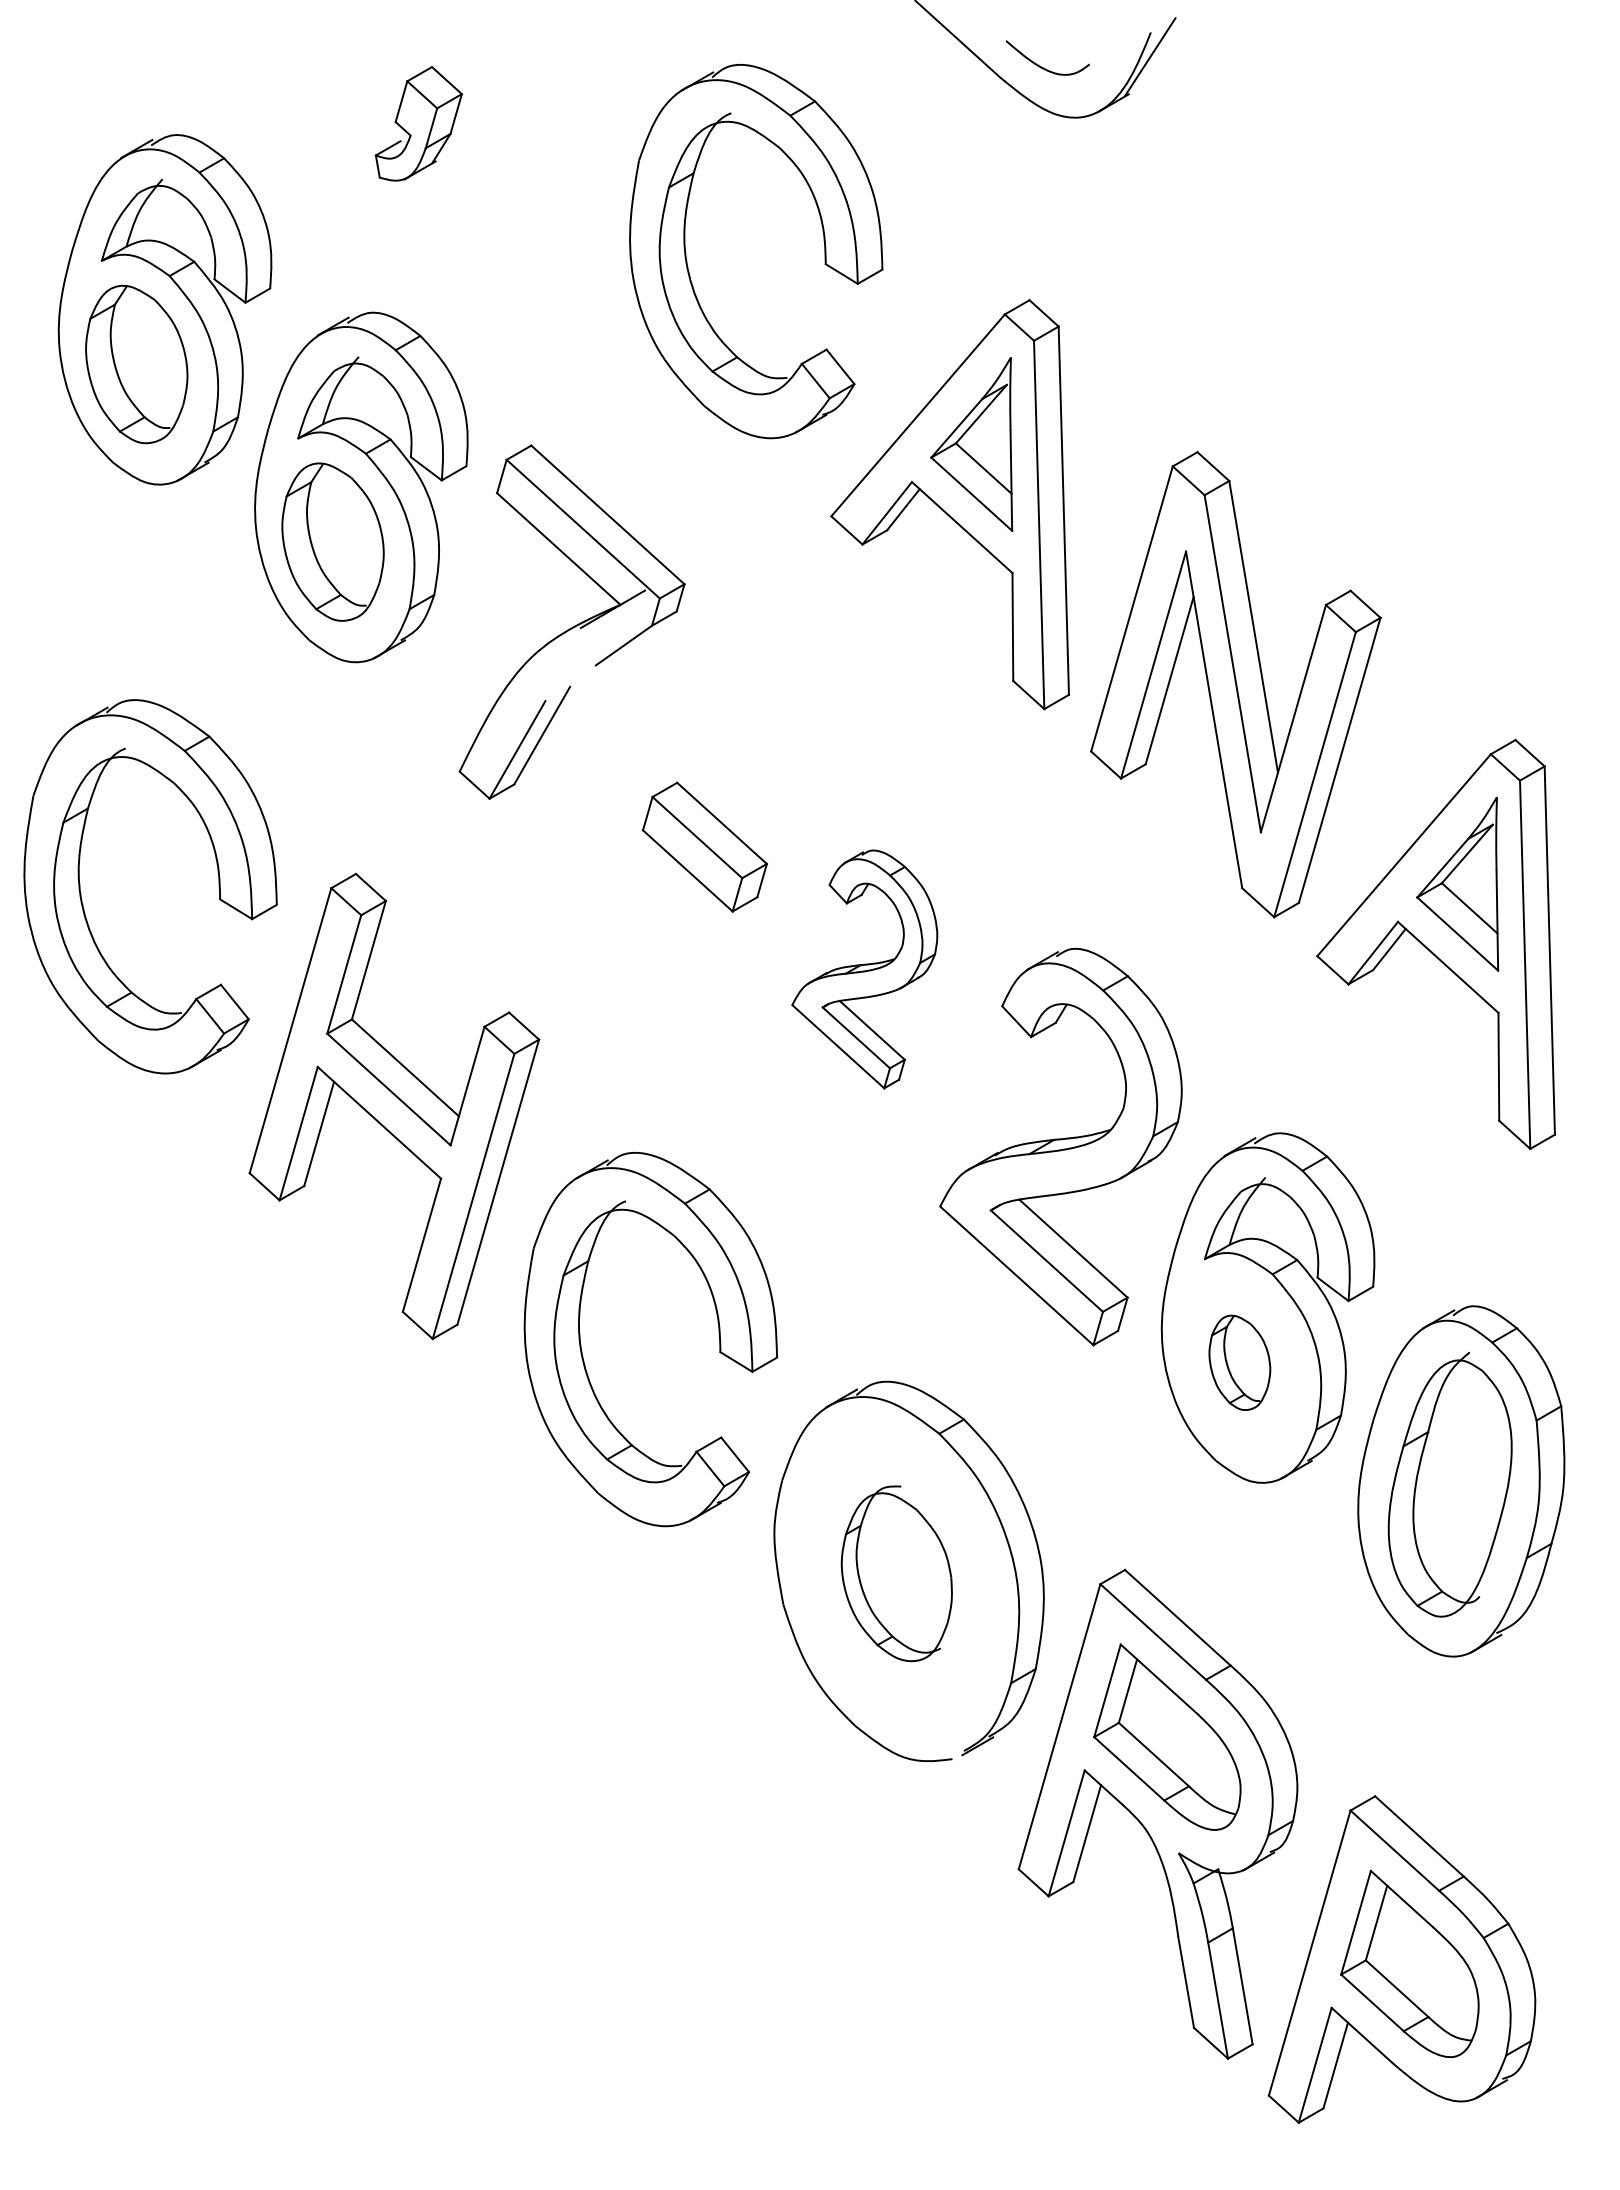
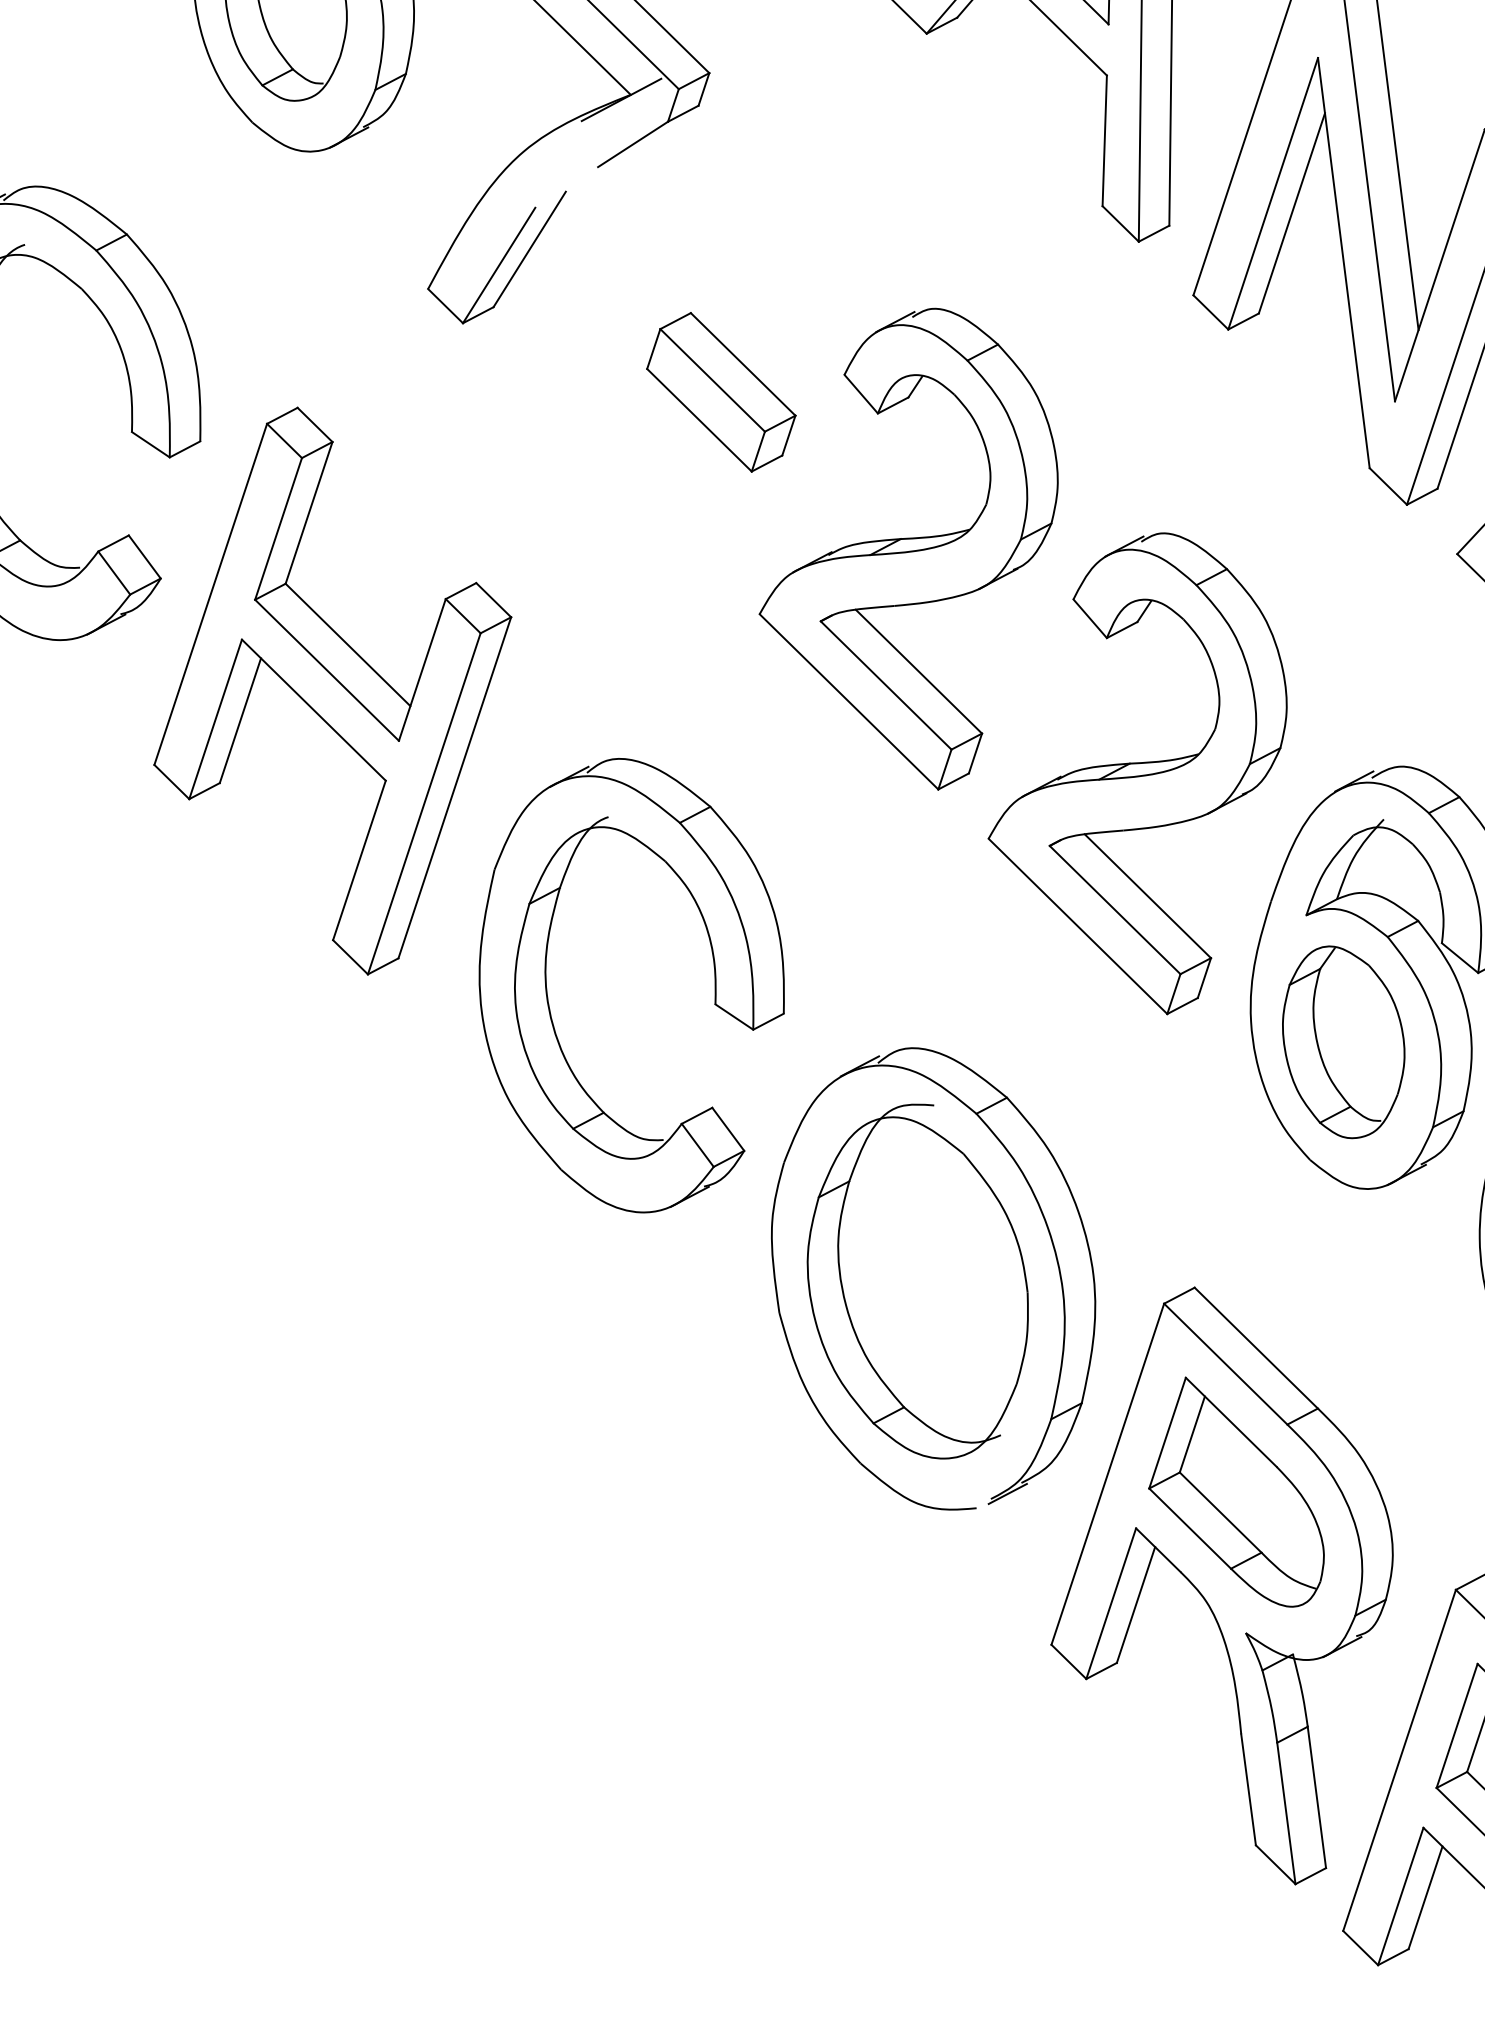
part: (864, 969) -> (908, 548), size x1.67
part: (1239, 1362) -> (1343, 1042), size x1.67
part: (896, 1573) -> (917, 1280), size x1.67

